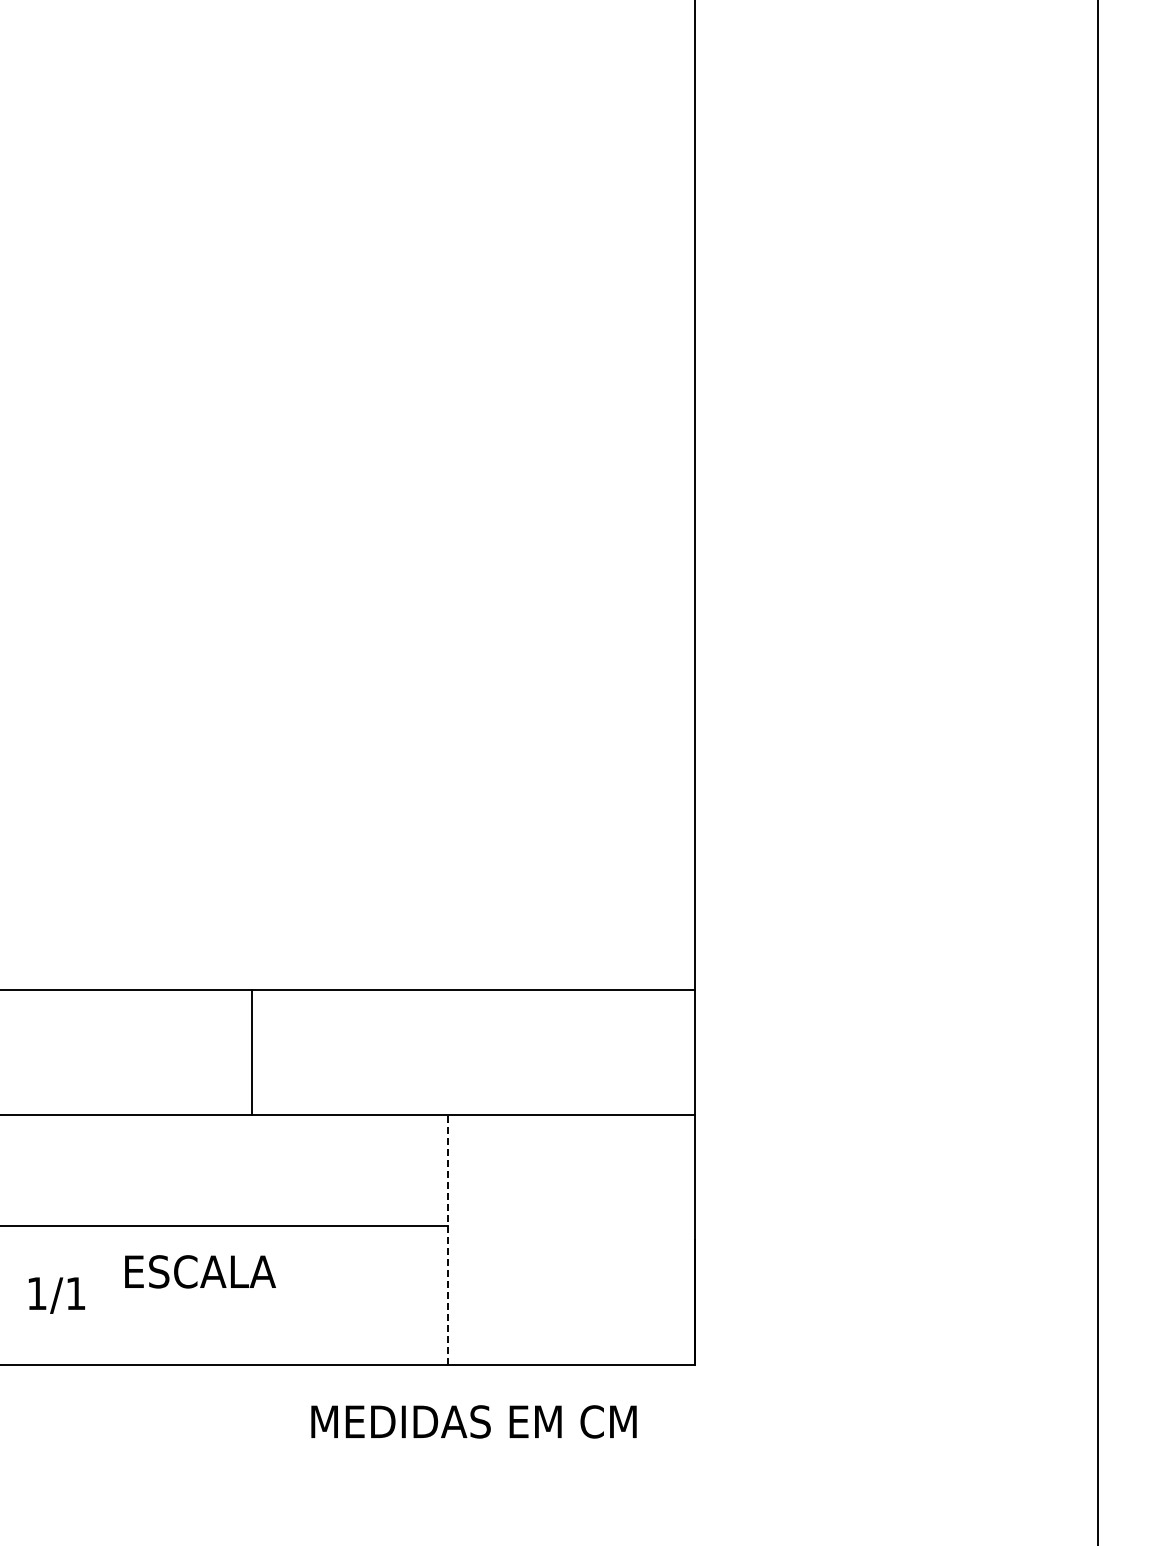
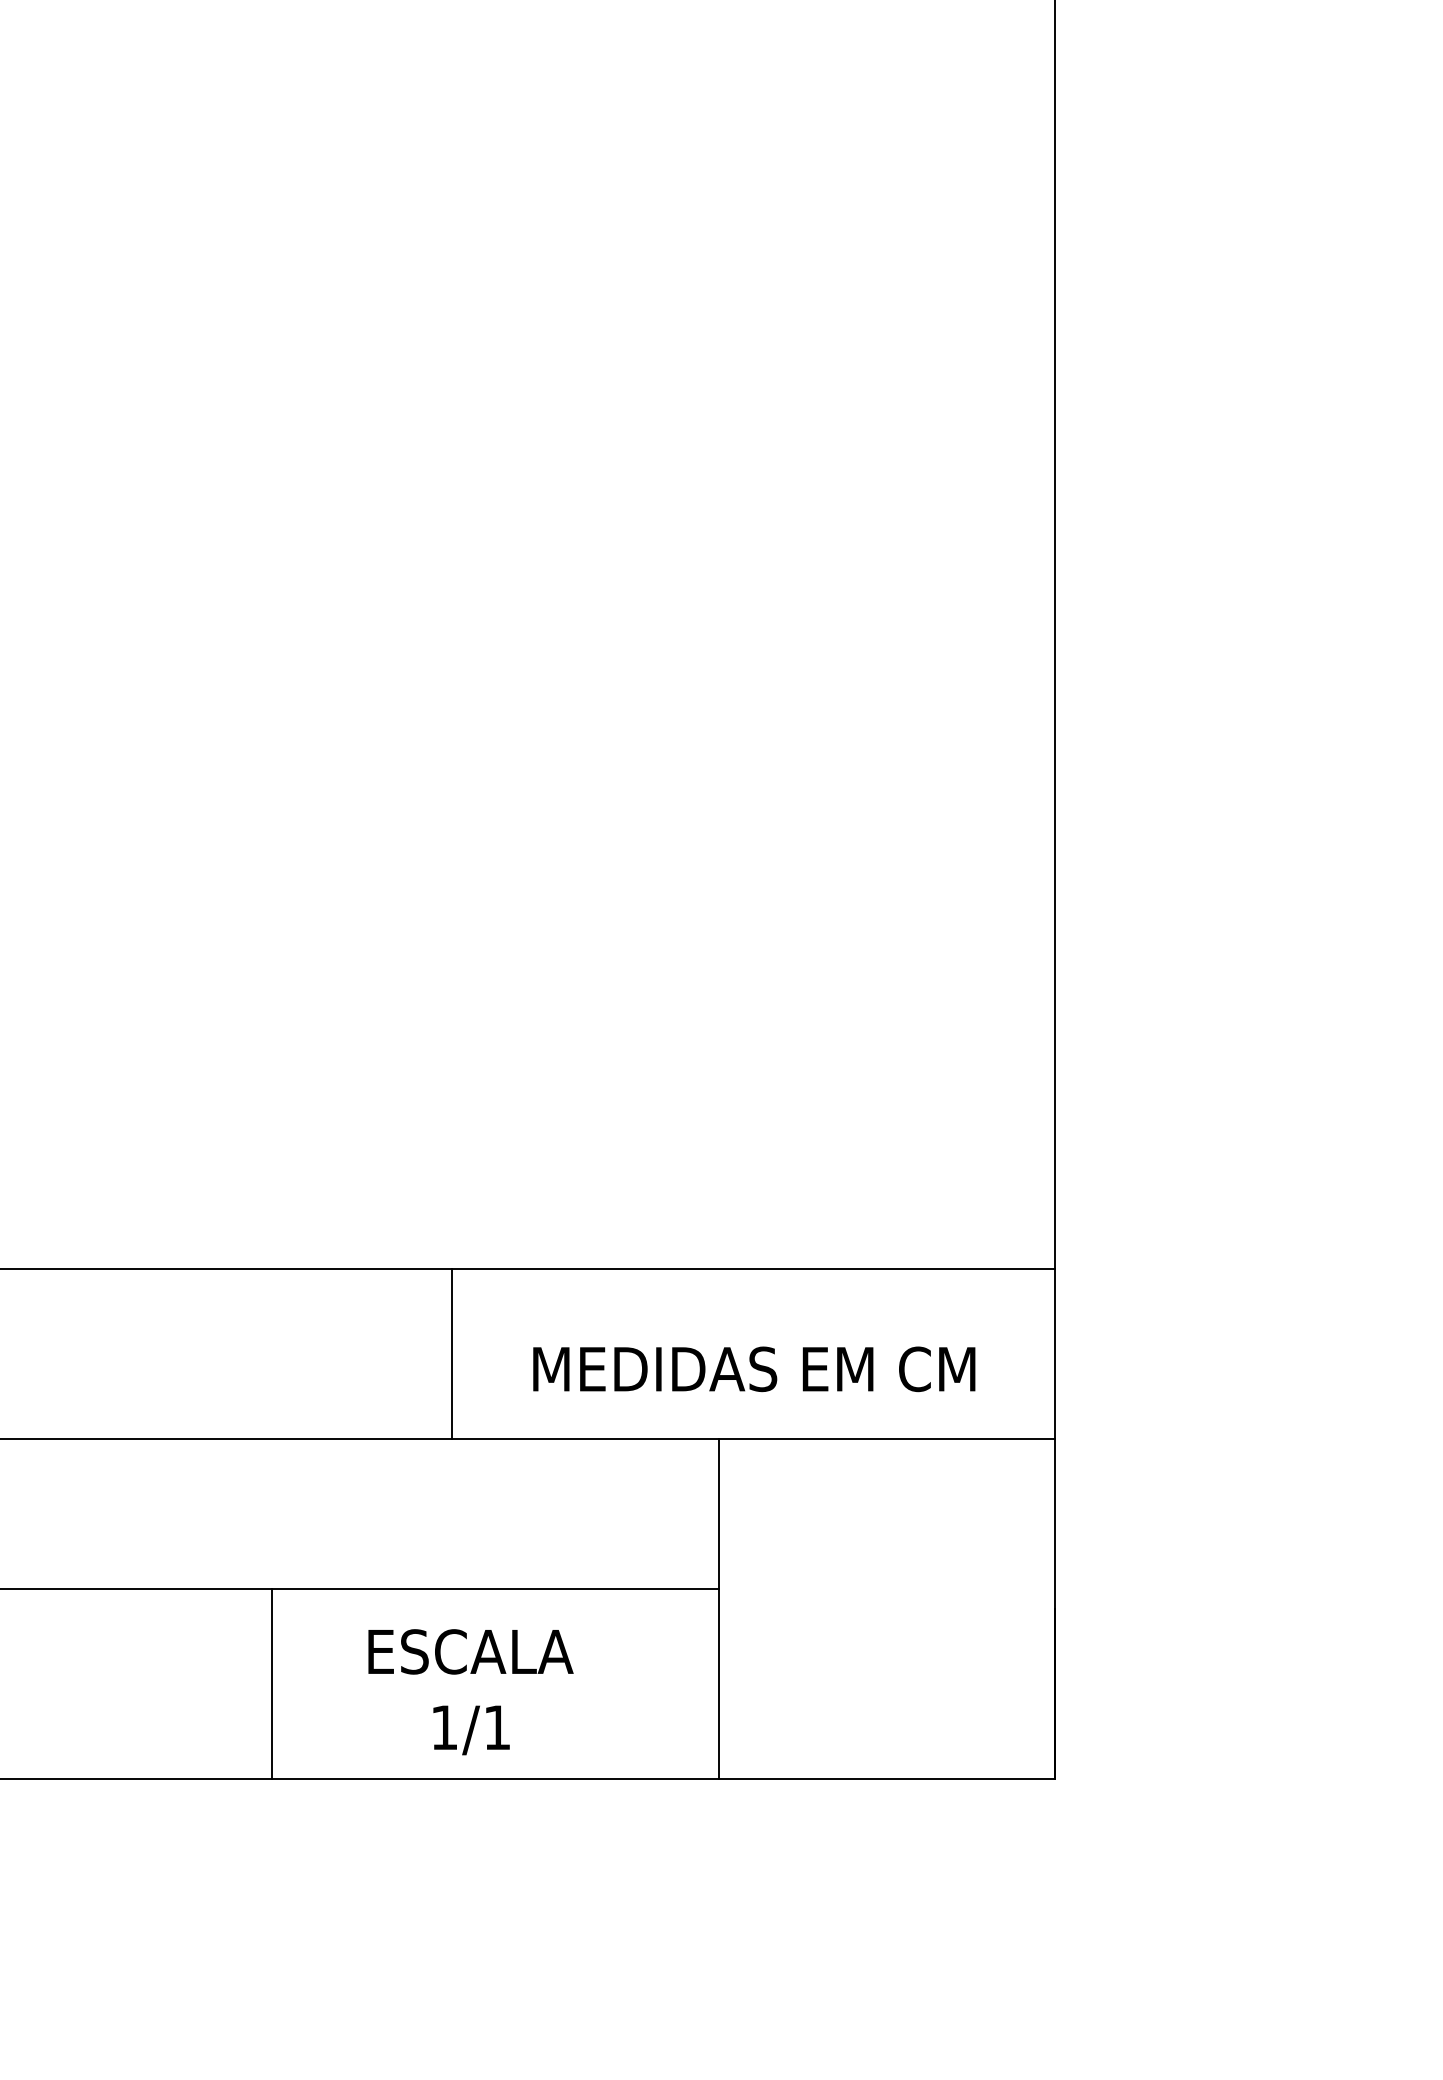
line: (447, 1239) -> (718, 1607), dashed -> solid
text: (200, 1271) -> (470, 1651), moved
text: (57, 1295) -> (472, 1730), moved
line: (119, 1295) -> (272, 1684), added
text: (473, 1421) -> (753, 1368), moved

